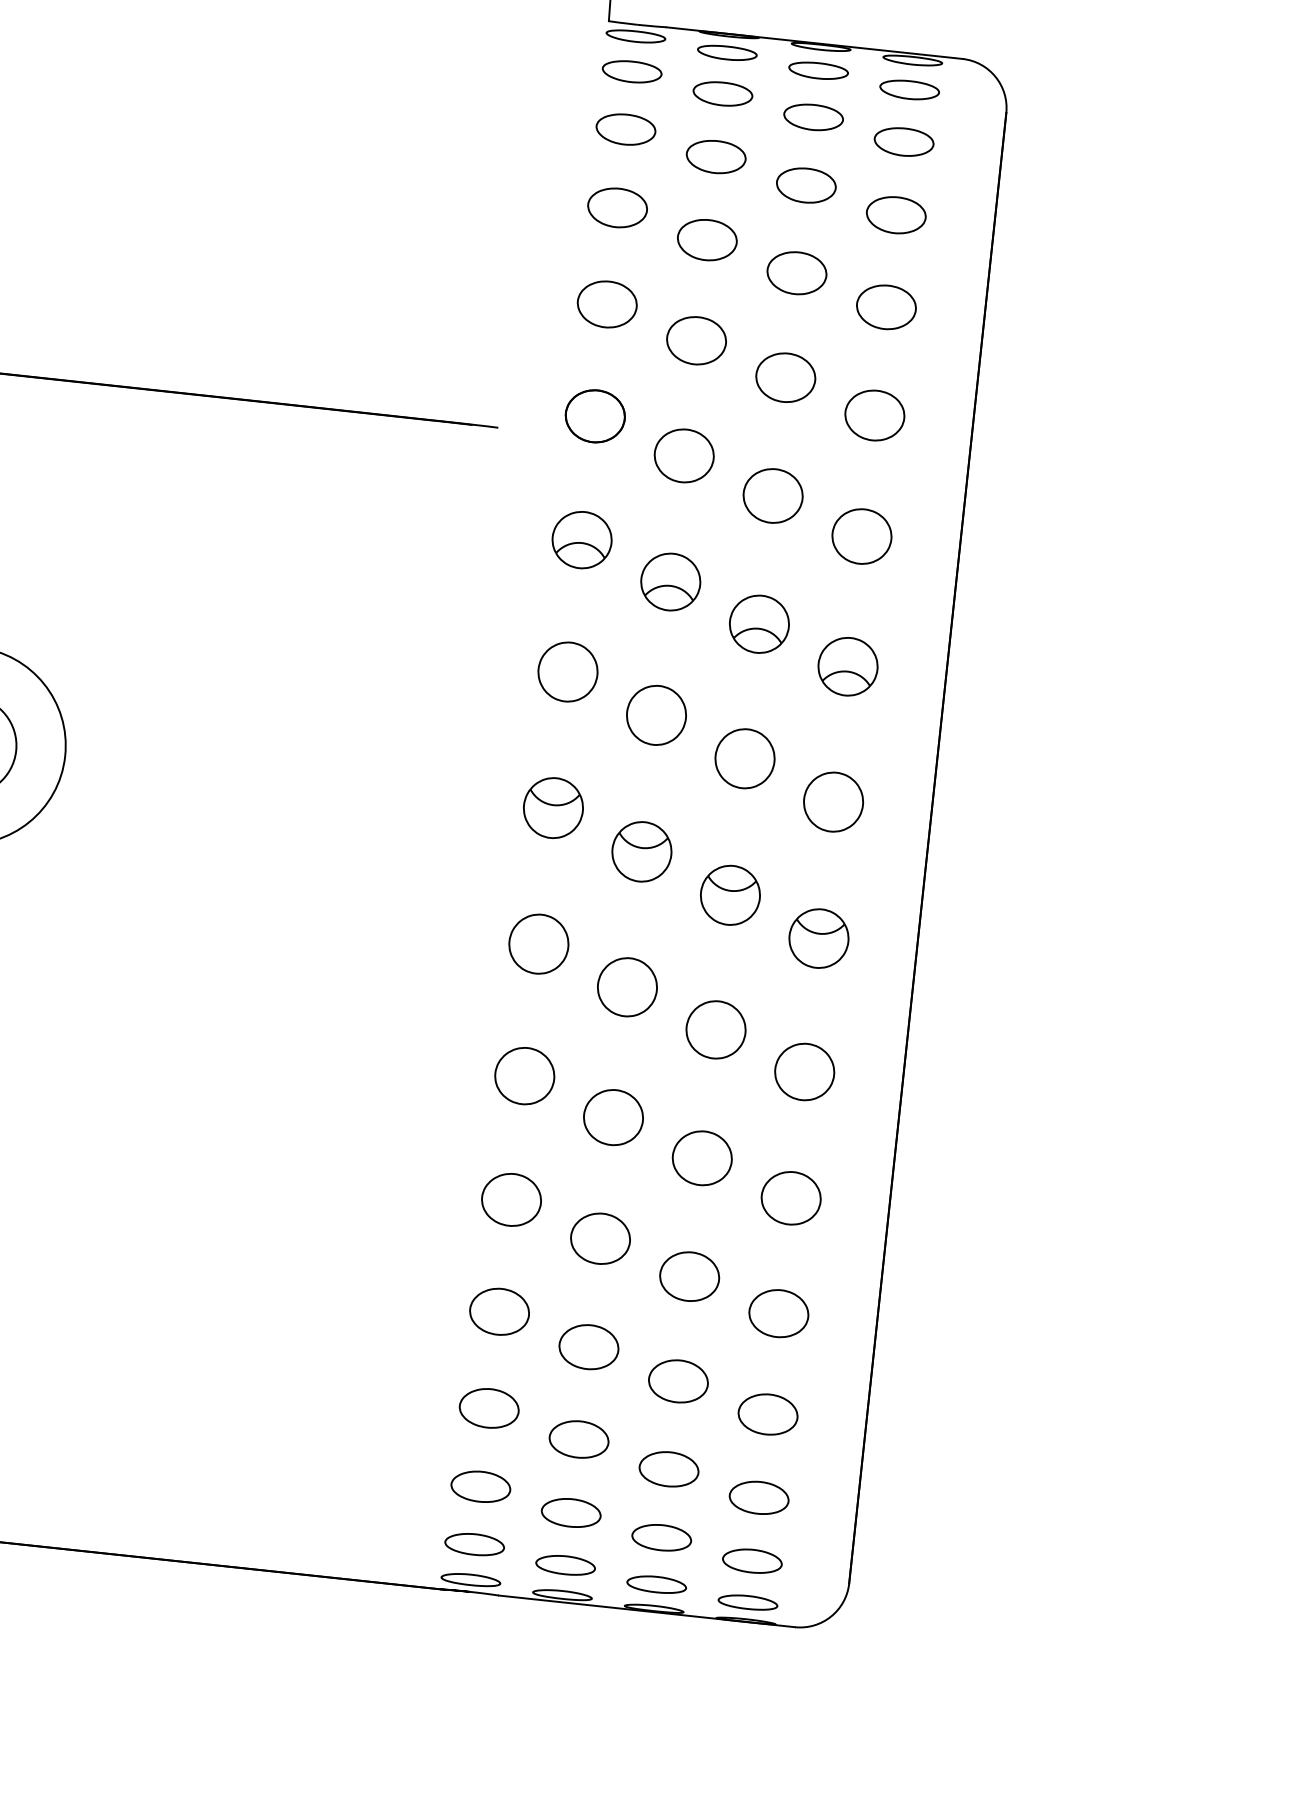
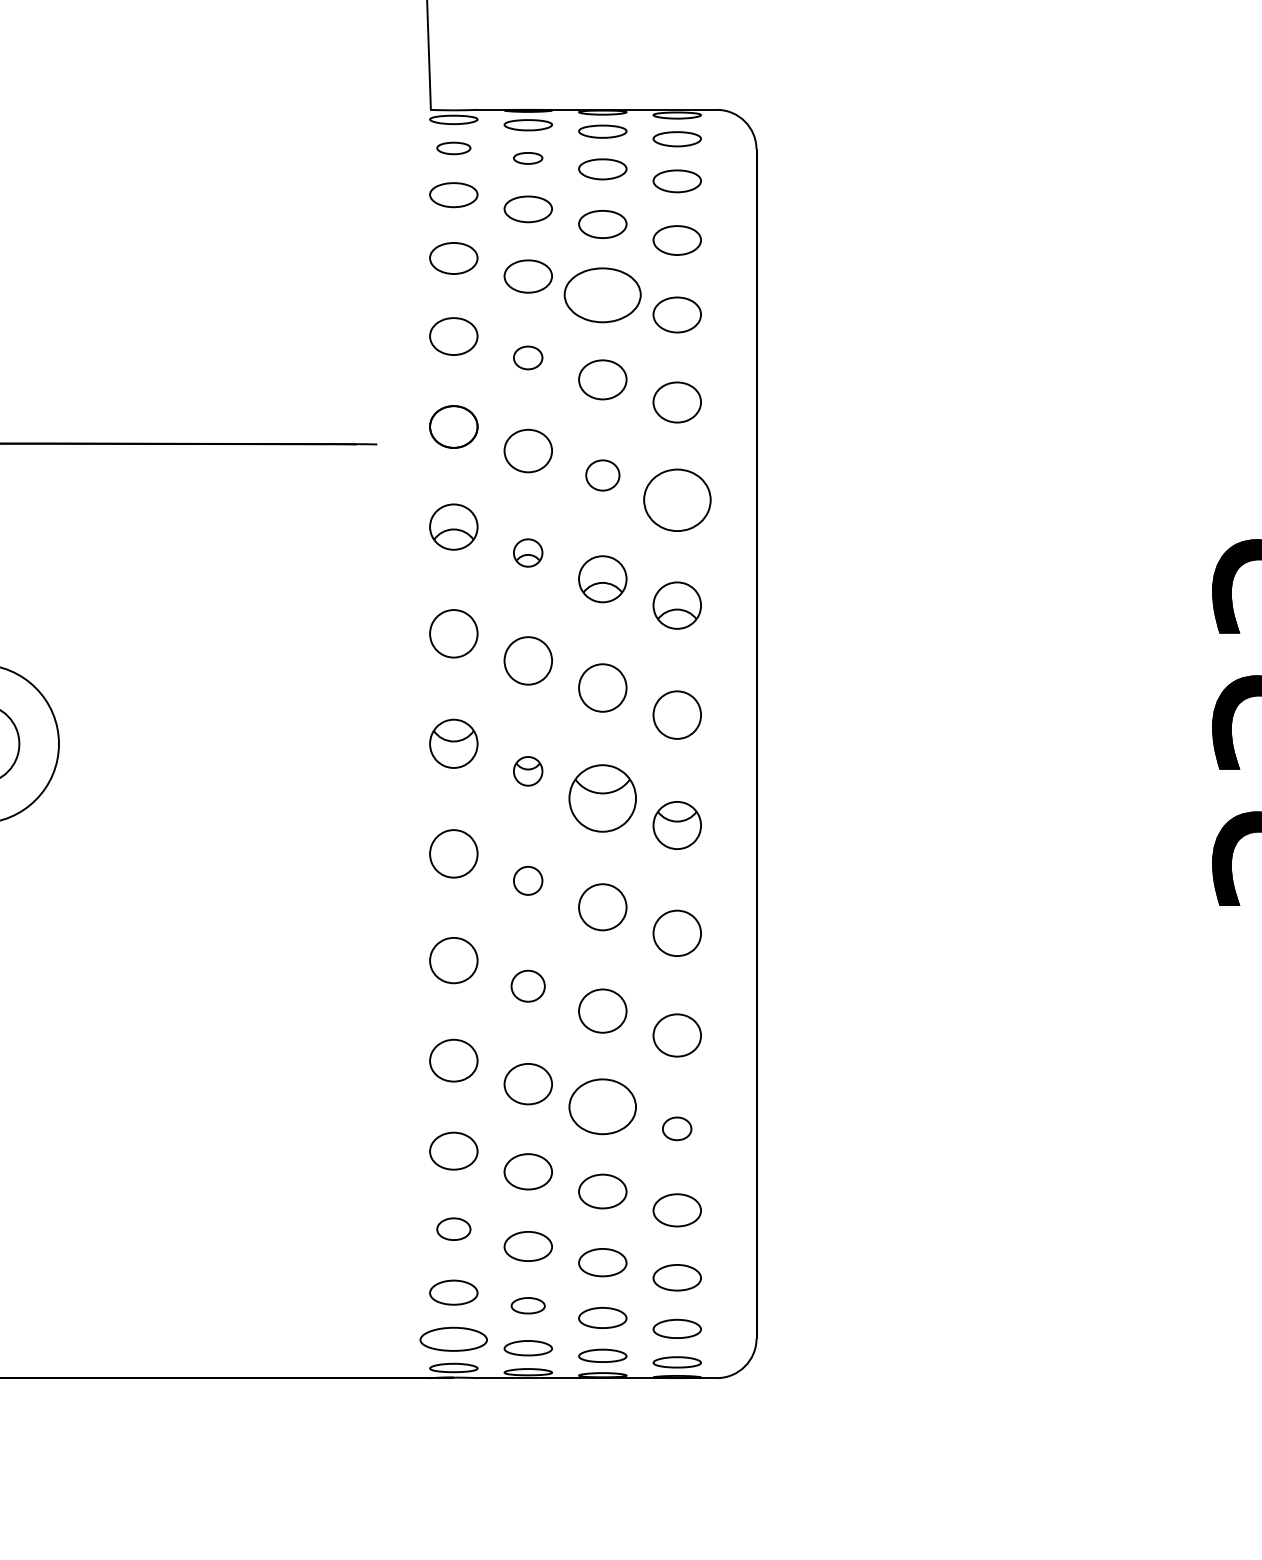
part: (631, 71) -> (453, 148), size x0.7
part: (721, 94) -> (527, 158), size x0.6
part: (796, 273) -> (602, 295), size x1.6
part: (695, 340) -> (527, 357), size x0.6
part: (772, 495) -> (602, 475), size x0.7
part: (860, 536) -> (676, 500), size x1.4
part: (669, 581) -> (527, 552), size x0.6
part: (640, 852) -> (527, 771), size x0.6
part: (730, 895) -> (602, 798), size x1.4
part: (626, 986) -> (527, 880), size x0.6
part: (612, 1117) -> (527, 986), size x0.7
part: (689, 1276) -> (602, 1106), size x1.4
part: (777, 1313) -> (676, 1128), size x0.6
part: (488, 1407) -> (453, 1228), size x0.7
part: (570, 1512) -> (527, 1305), size x0.7
part: (474, 1544) -> (453, 1339), size x1.4

